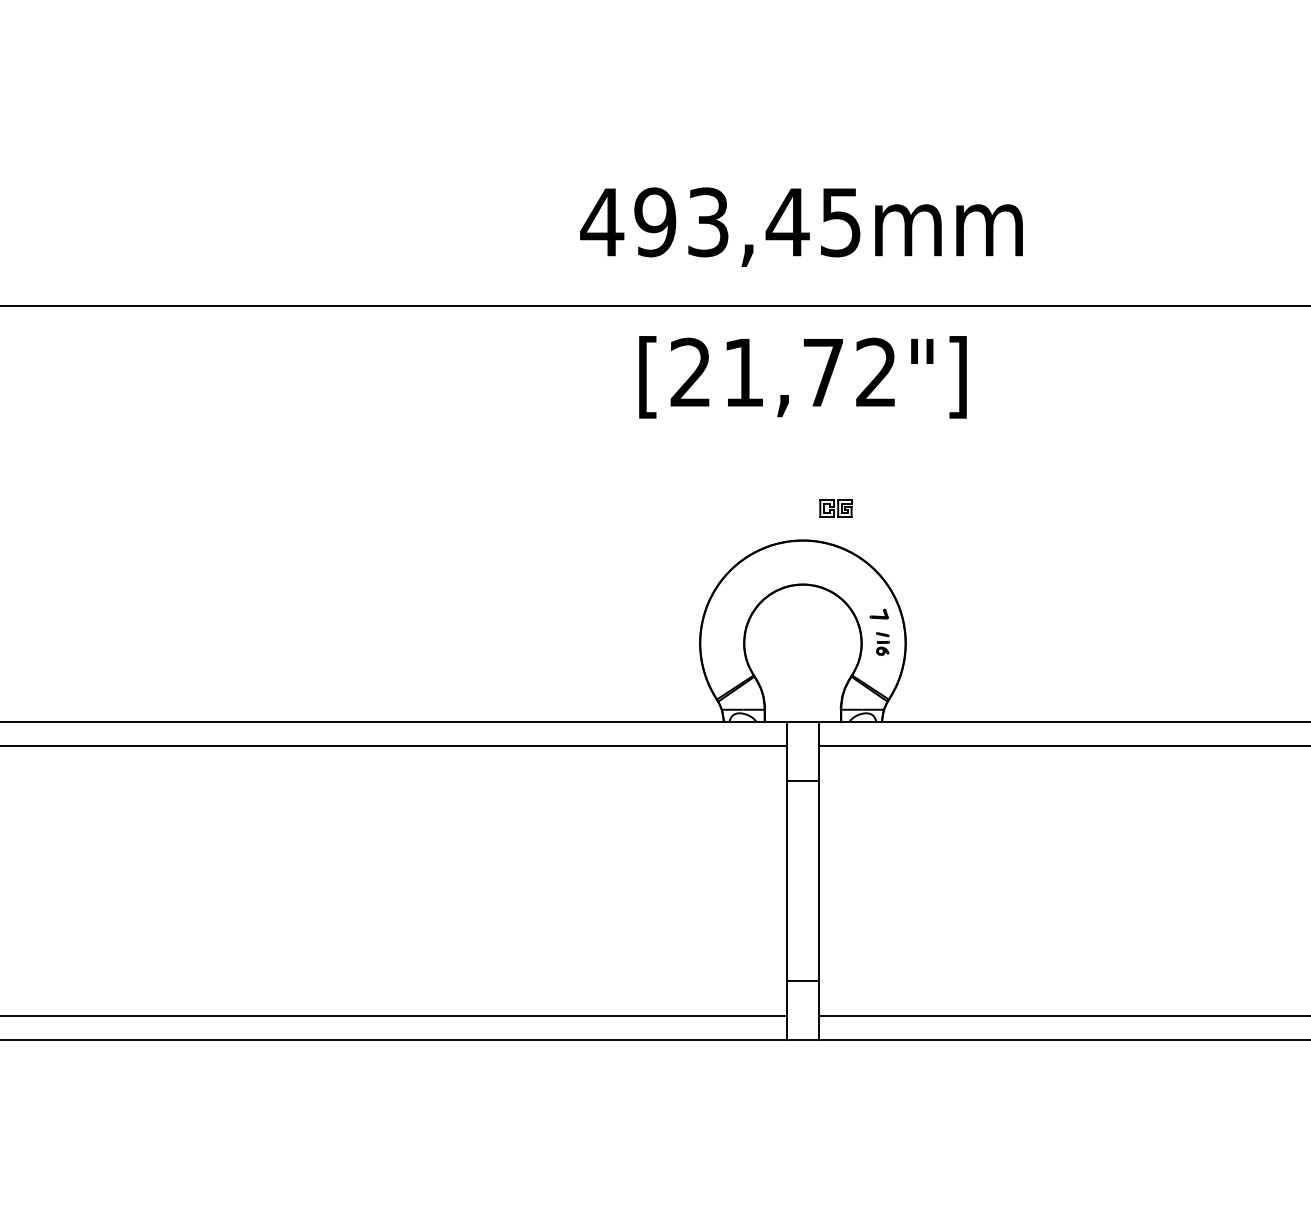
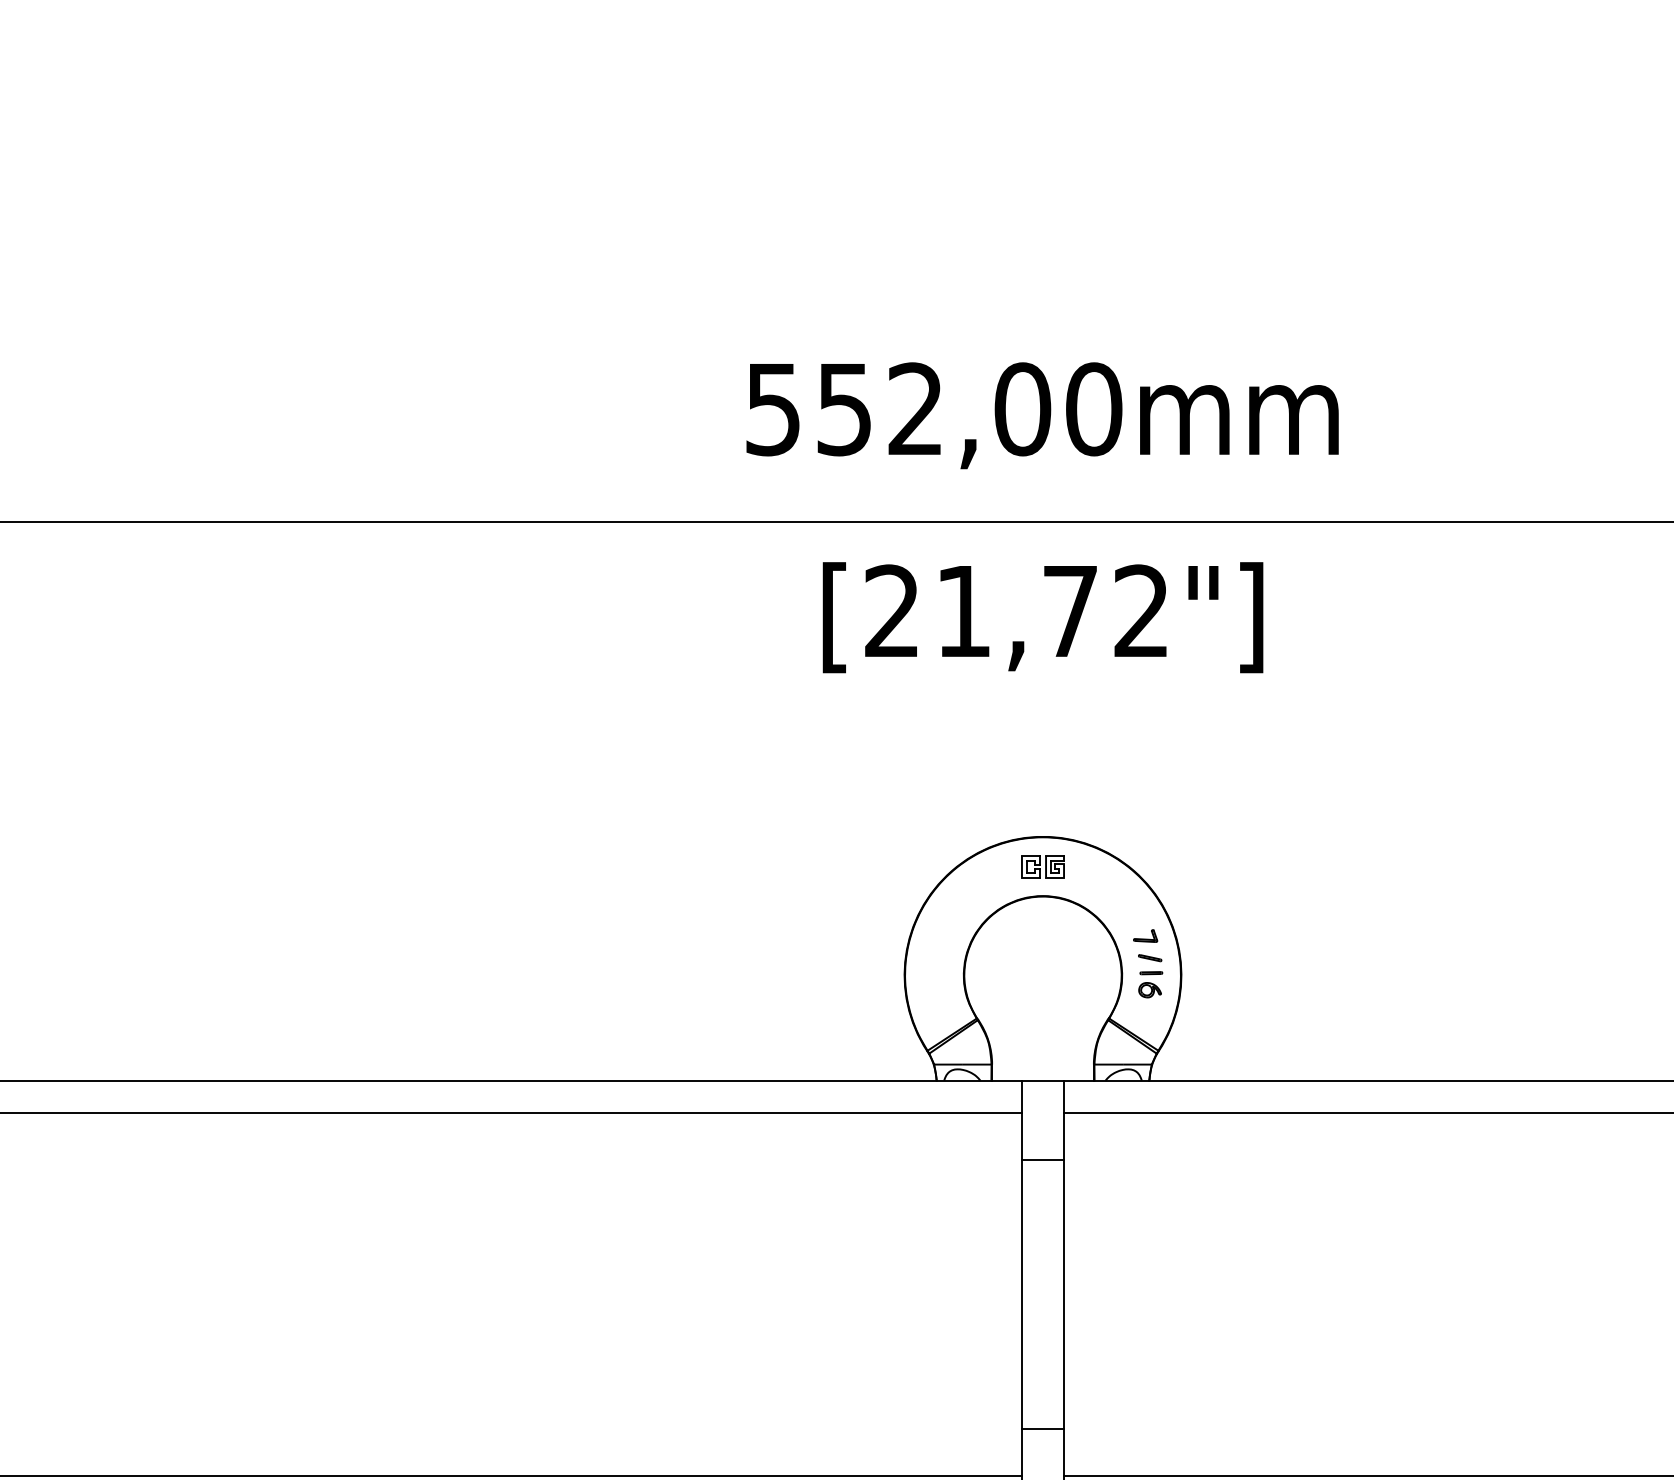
text: (720, 222) -> (932, 409), 493,45mm -> 552,00mm
part: (835, 508) -> (1042, 866), moved
part: (882, 643) -> (1149, 975), size x1.43

